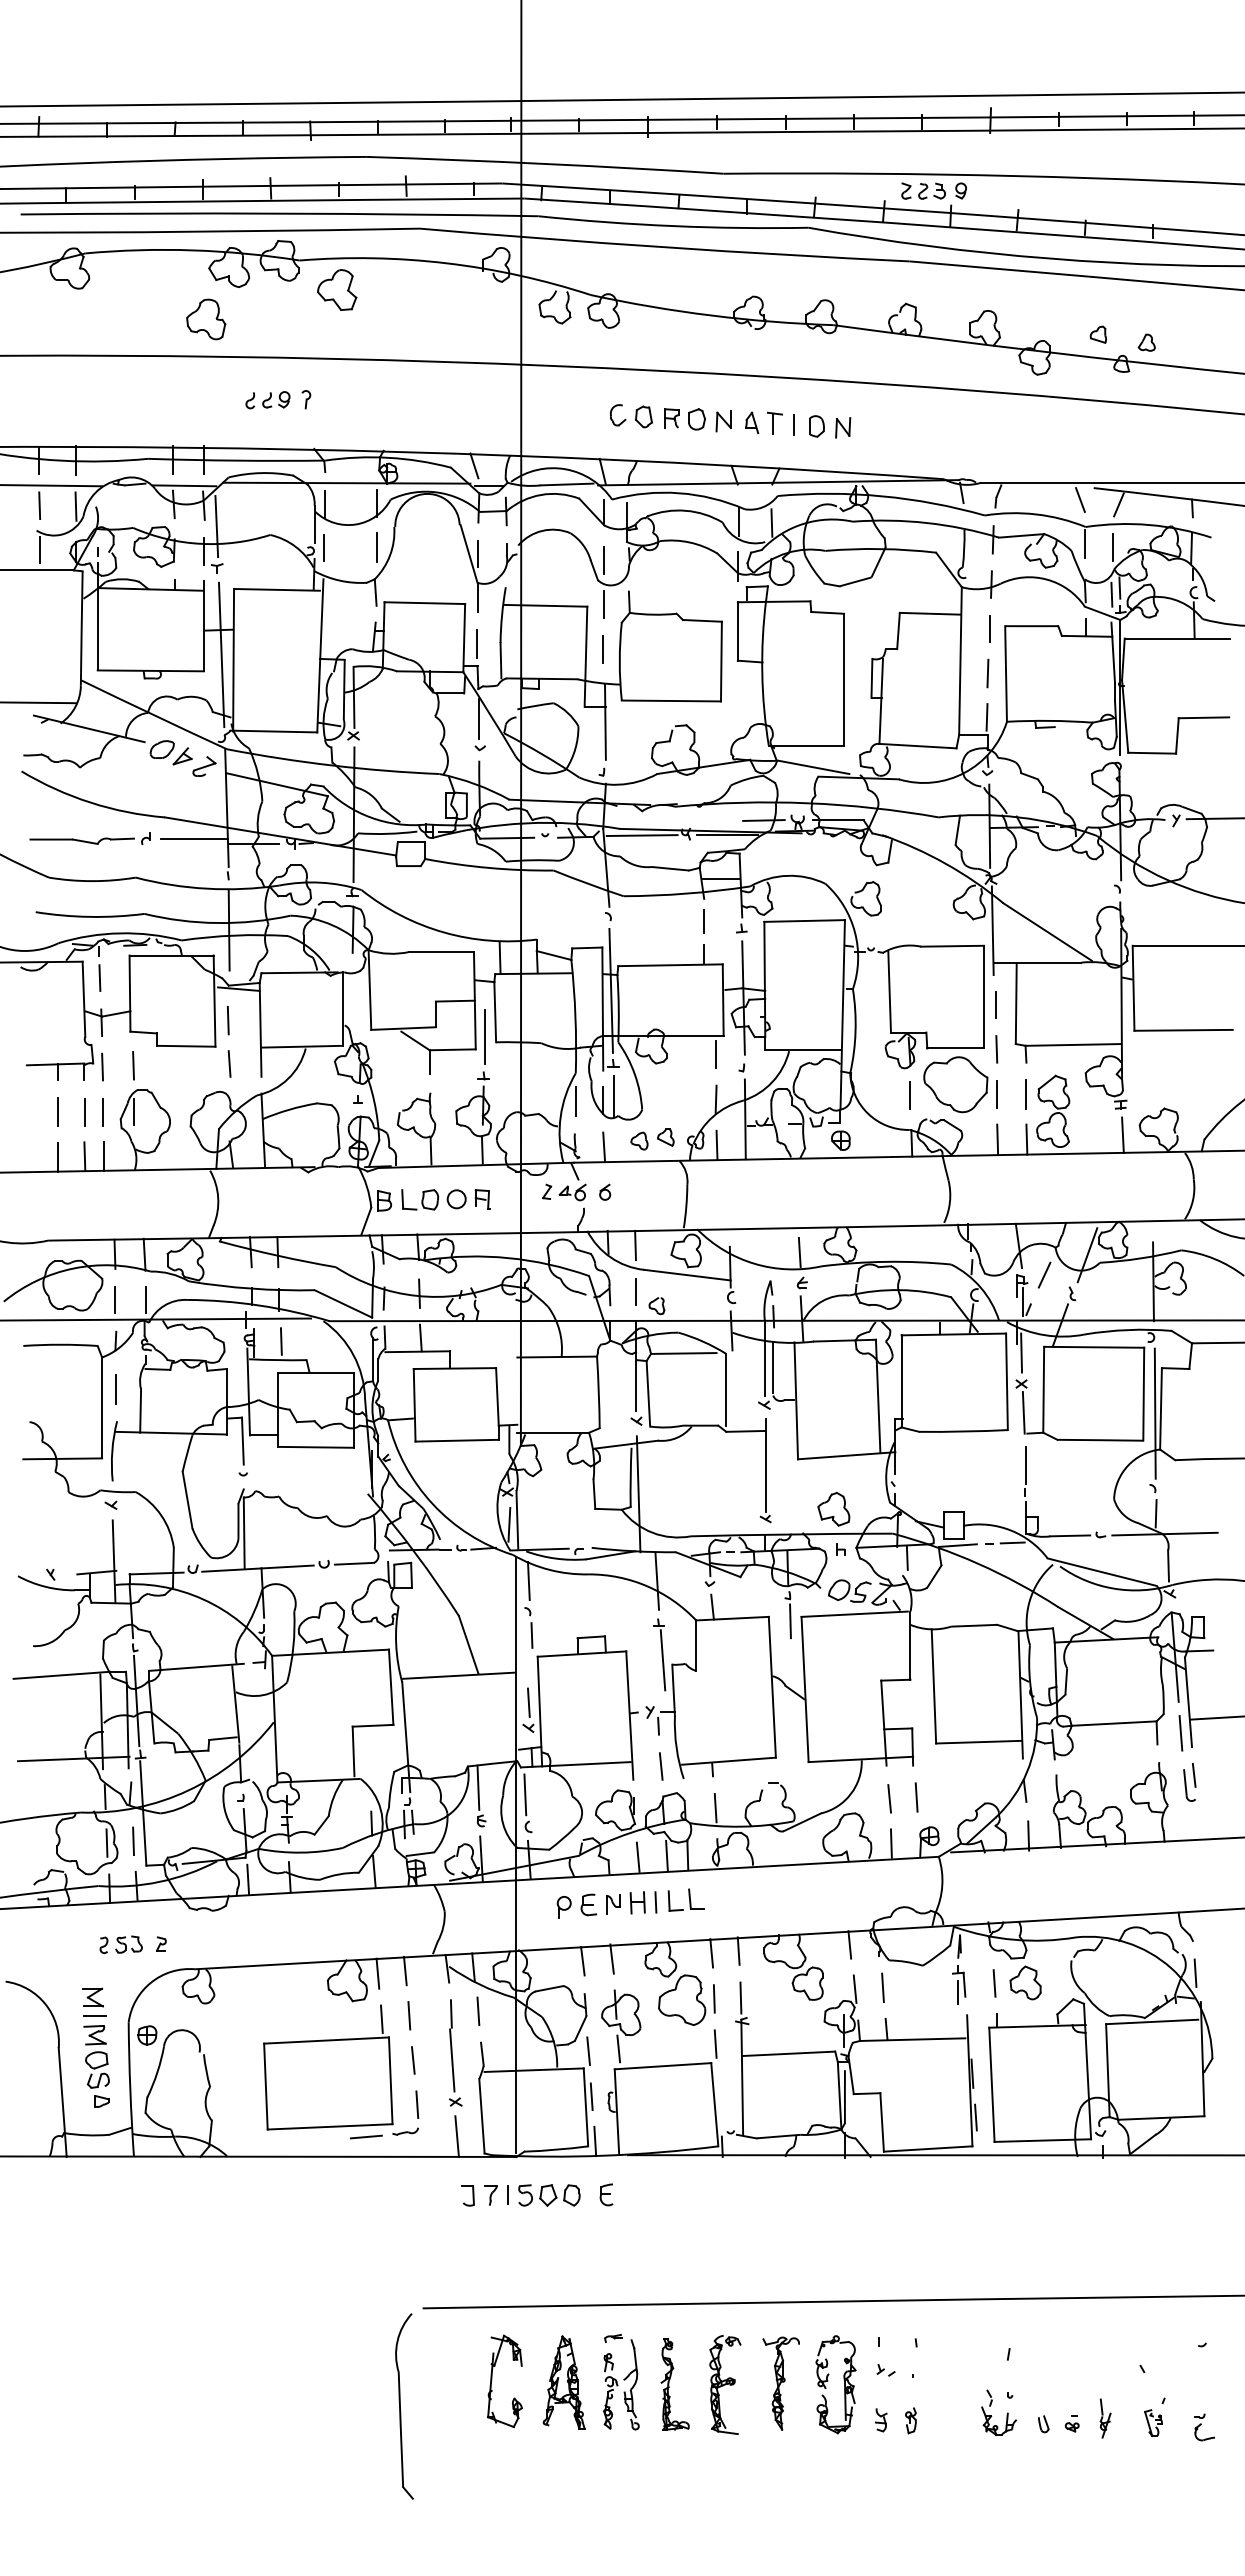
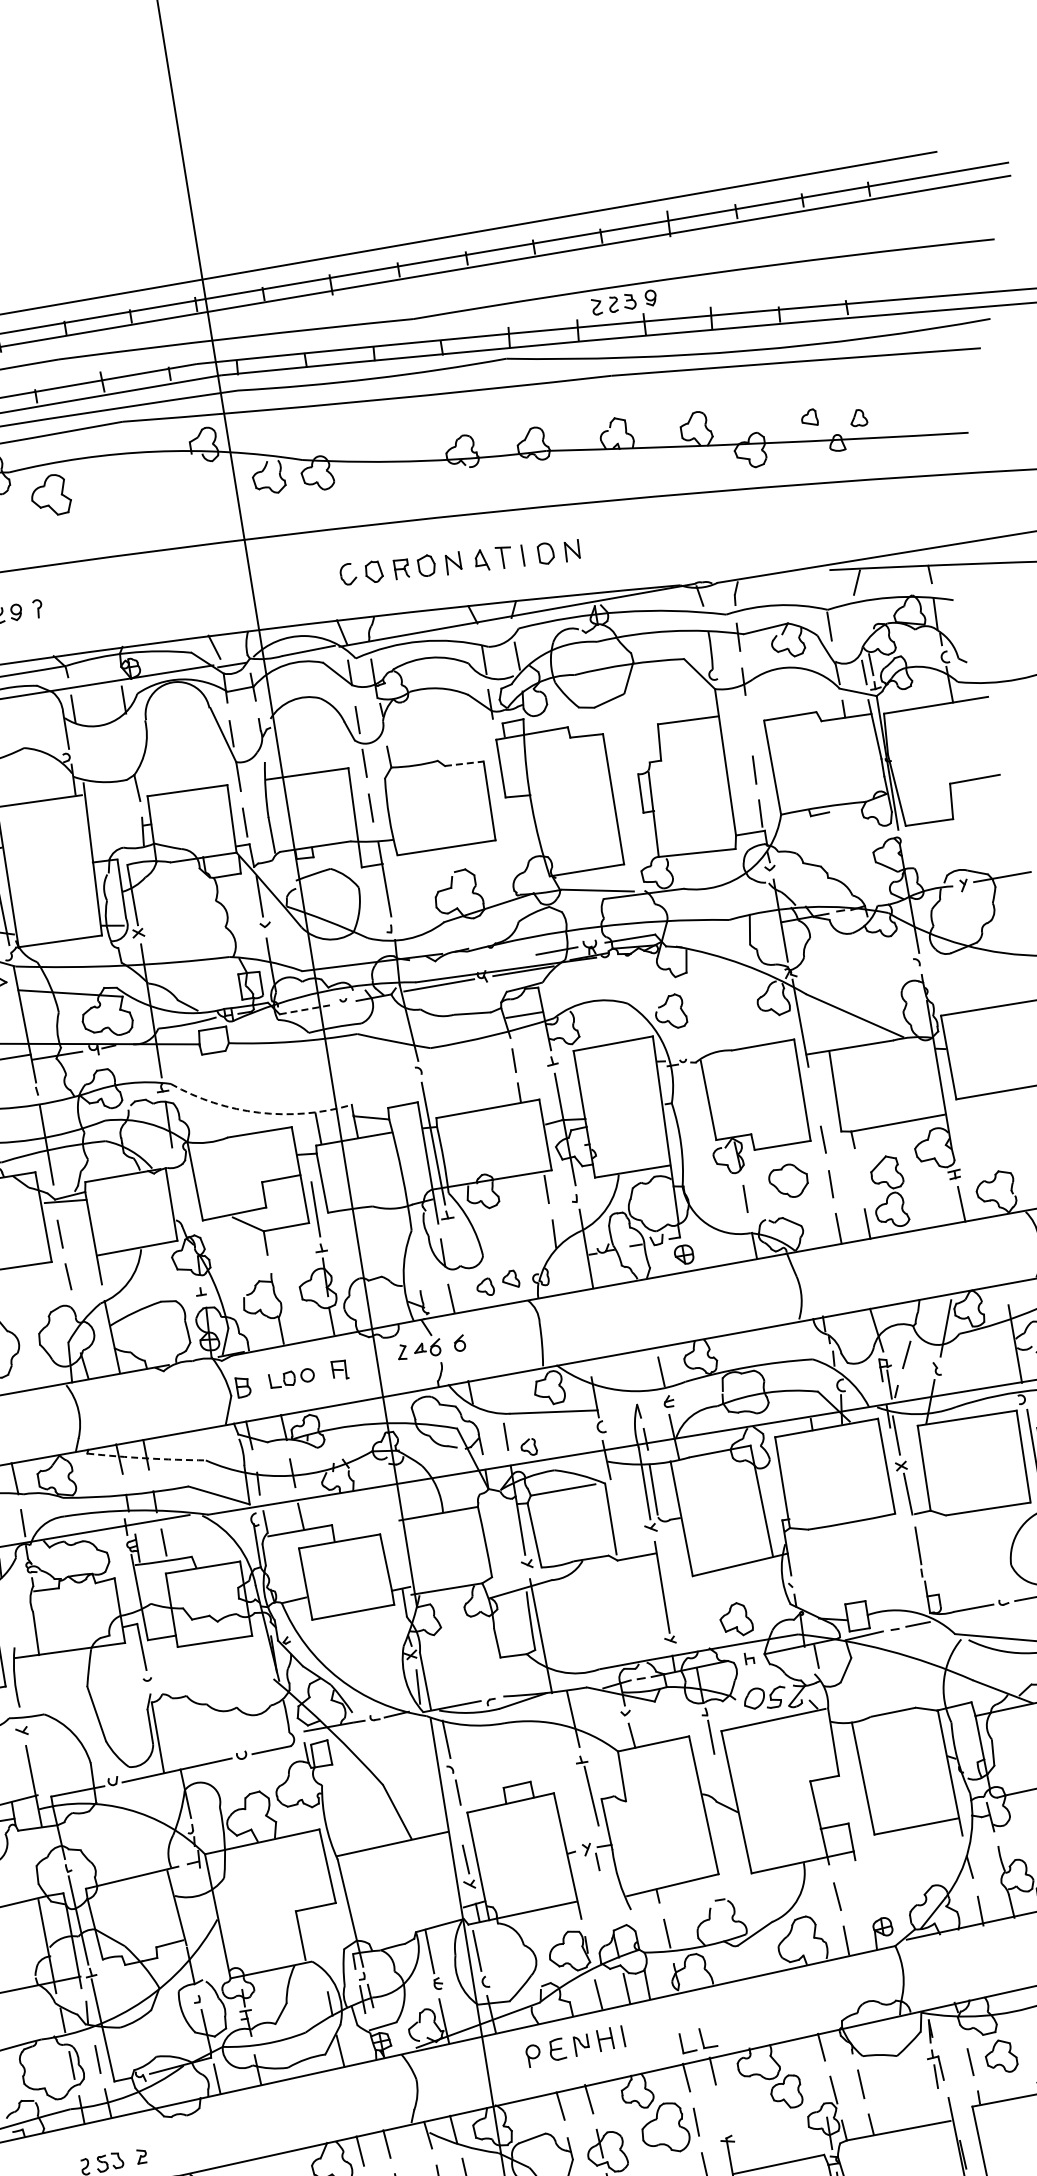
line: (1080, 499) -> (818, 583), removed
line: (324, 547) -> (79, 751), removed
line: (376, 547) -> (130, 743), removed
line: (1113, 547) -> (858, 625), removed
line: (702, 620) -> (464, 763), solid -> dashed
line: (990, 628) -> (749, 725), removed
line: (507, 838) -> (306, 1009), solid -> dashed
arc: (444, 932) -> (259, 1112), solid -> dashed
line: (996, 1004) -> (815, 1095), removed
part: (955, 1084) -> (788, 1180), size x0.6
line: (1026, 1094) -> (859, 1179), removed
line: (613, 1095) -> (452, 1246), removed
line: (575, 1101) -> (415, 1258), removed
line: (716, 1144) -> (561, 1278), removed
part: (433, 1199) -> (291, 1377), size x0.7
line: (635, 1245) -> (498, 1391), removed
arc: (277, 1255) -> (146, 1458), solid -> dashed
line: (116, 1389) -> (8, 1616), removed
line: (660, 1766) -> (606, 1901), removed
line: (916, 1797) -> (863, 1891), removed
part: (685, 1899) -> (697, 2039), moved
line: (740, 1997) -> (722, 2116), removed

